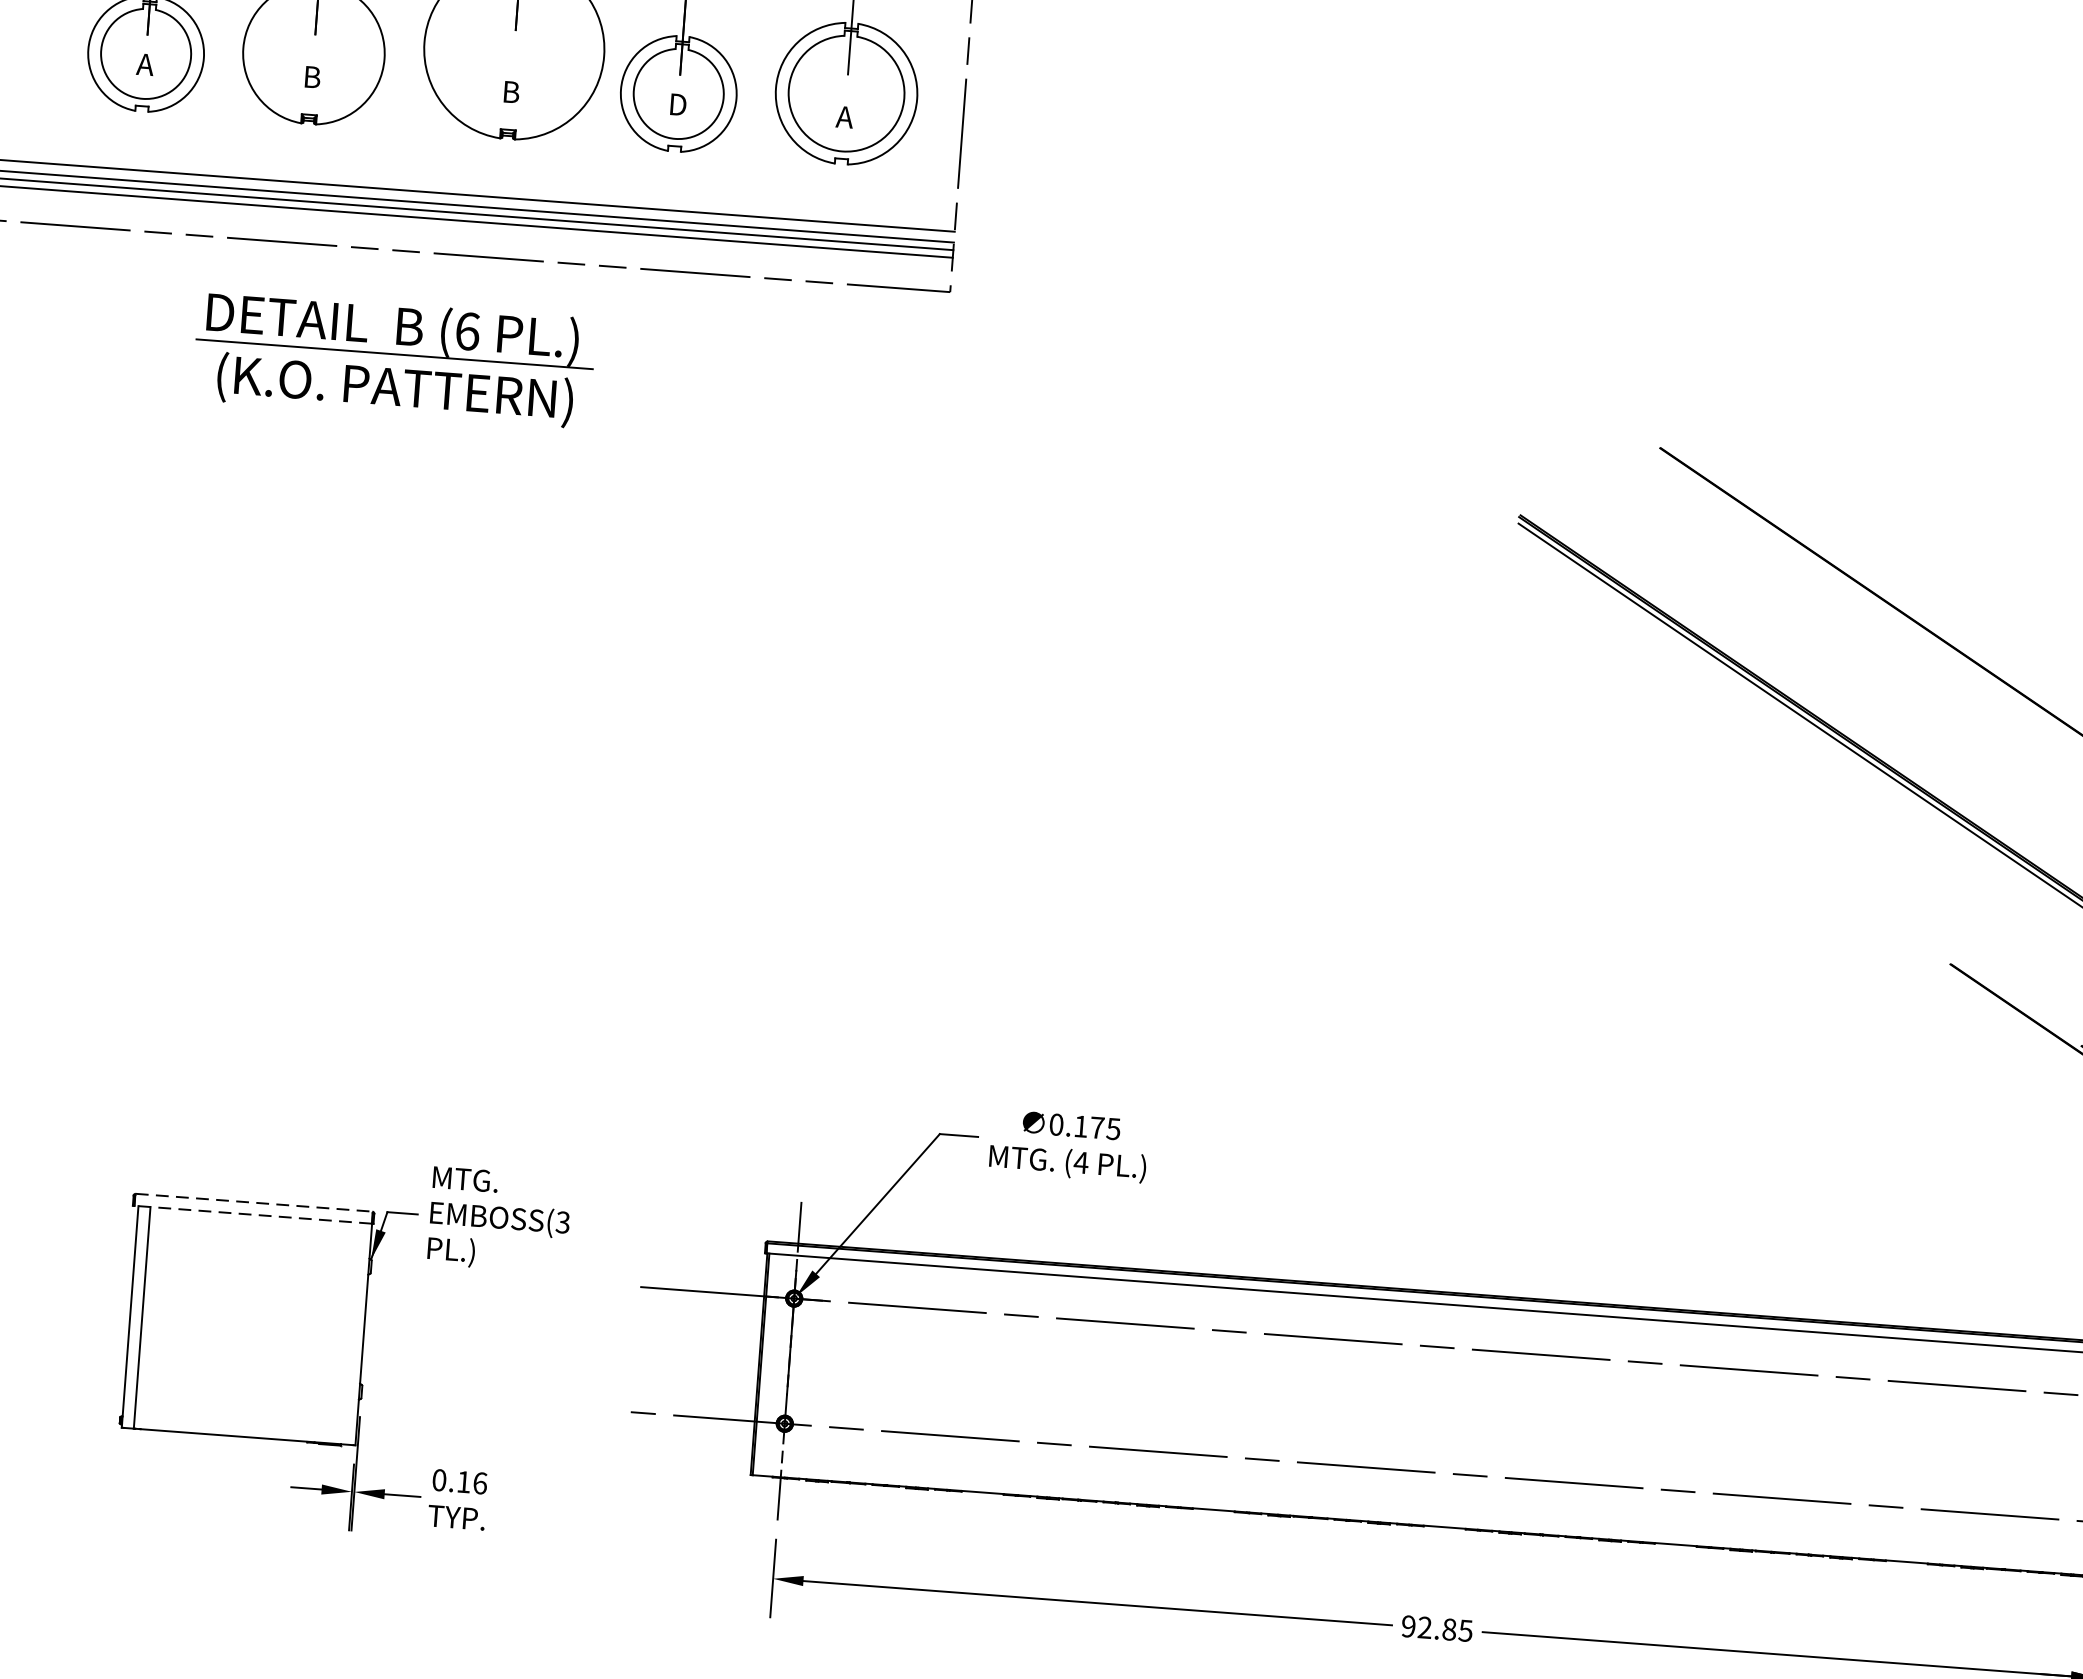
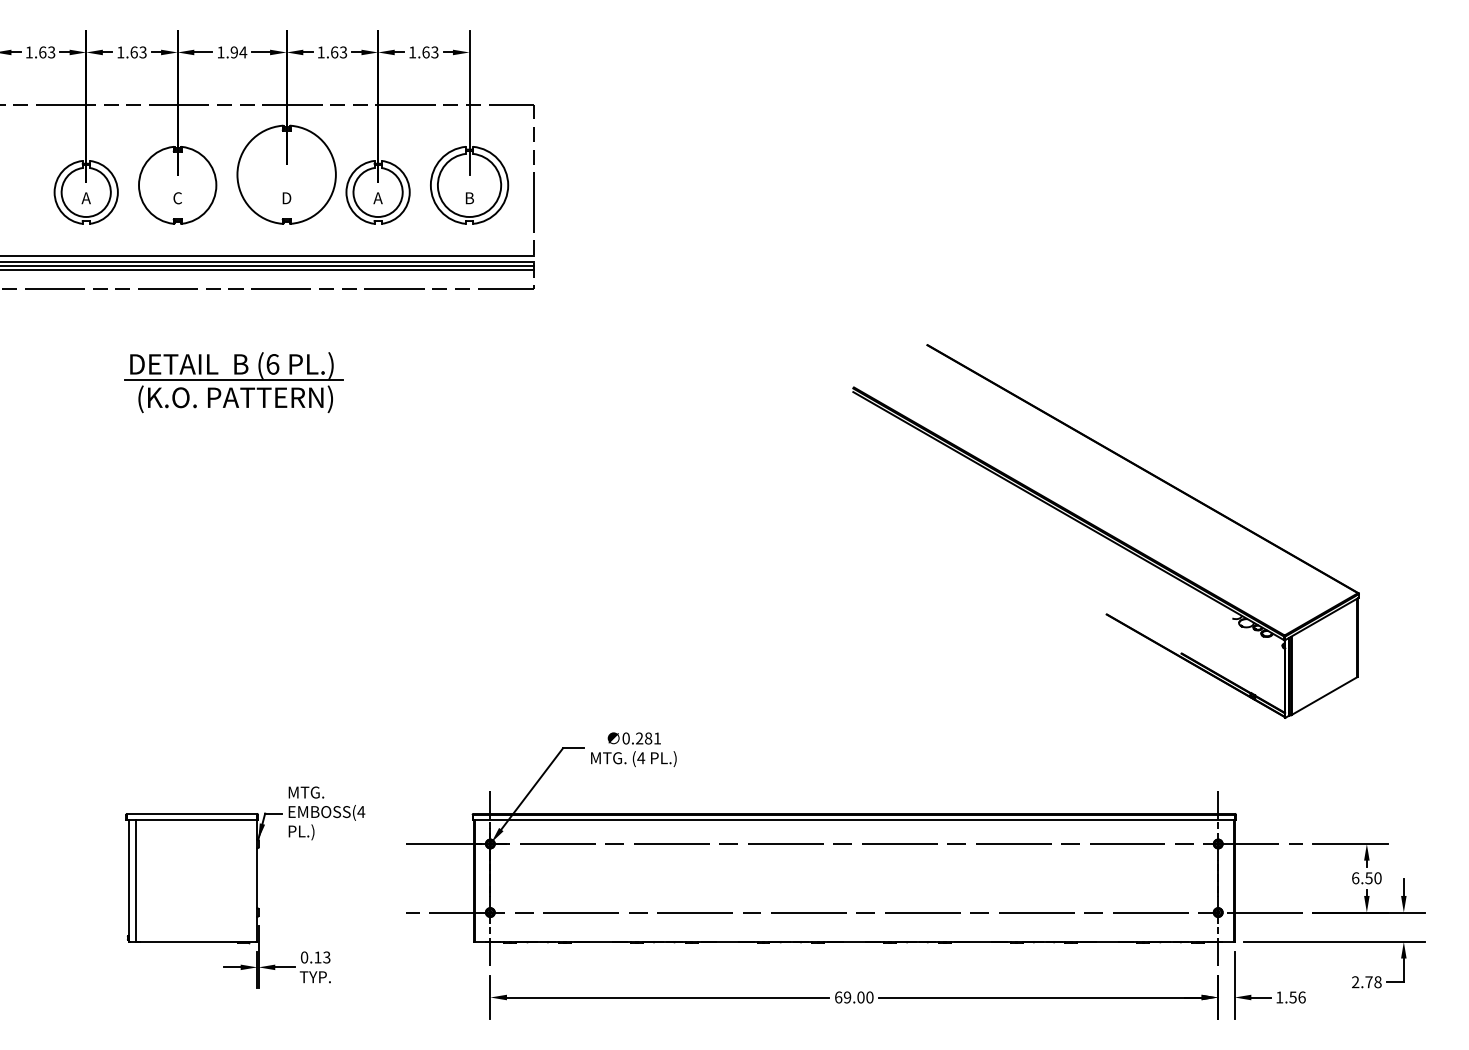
text: (311, 77) -> (177, 198), B -> C
text: (510, 92) -> (286, 198), B -> D
text: (676, 105) -> (377, 198), D -> A
text: (844, 117) -> (469, 198), A -> B
part: (393, 359) -> (233, 382), moved
text: (1097, 1127) -> (648, 738), 0.175 -> 0.281
line: (254, 1202) -> (192, 813), dashed -> solid
line: (251, 1214) -> (191, 820), dashed -> solid
text: (563, 1223) -> (361, 812), (3 -> (4
text: (479, 1483) -> (326, 957), 0.16 -> 0.13
text: (1437, 1628) -> (854, 997), 92.85 -> 69.00

